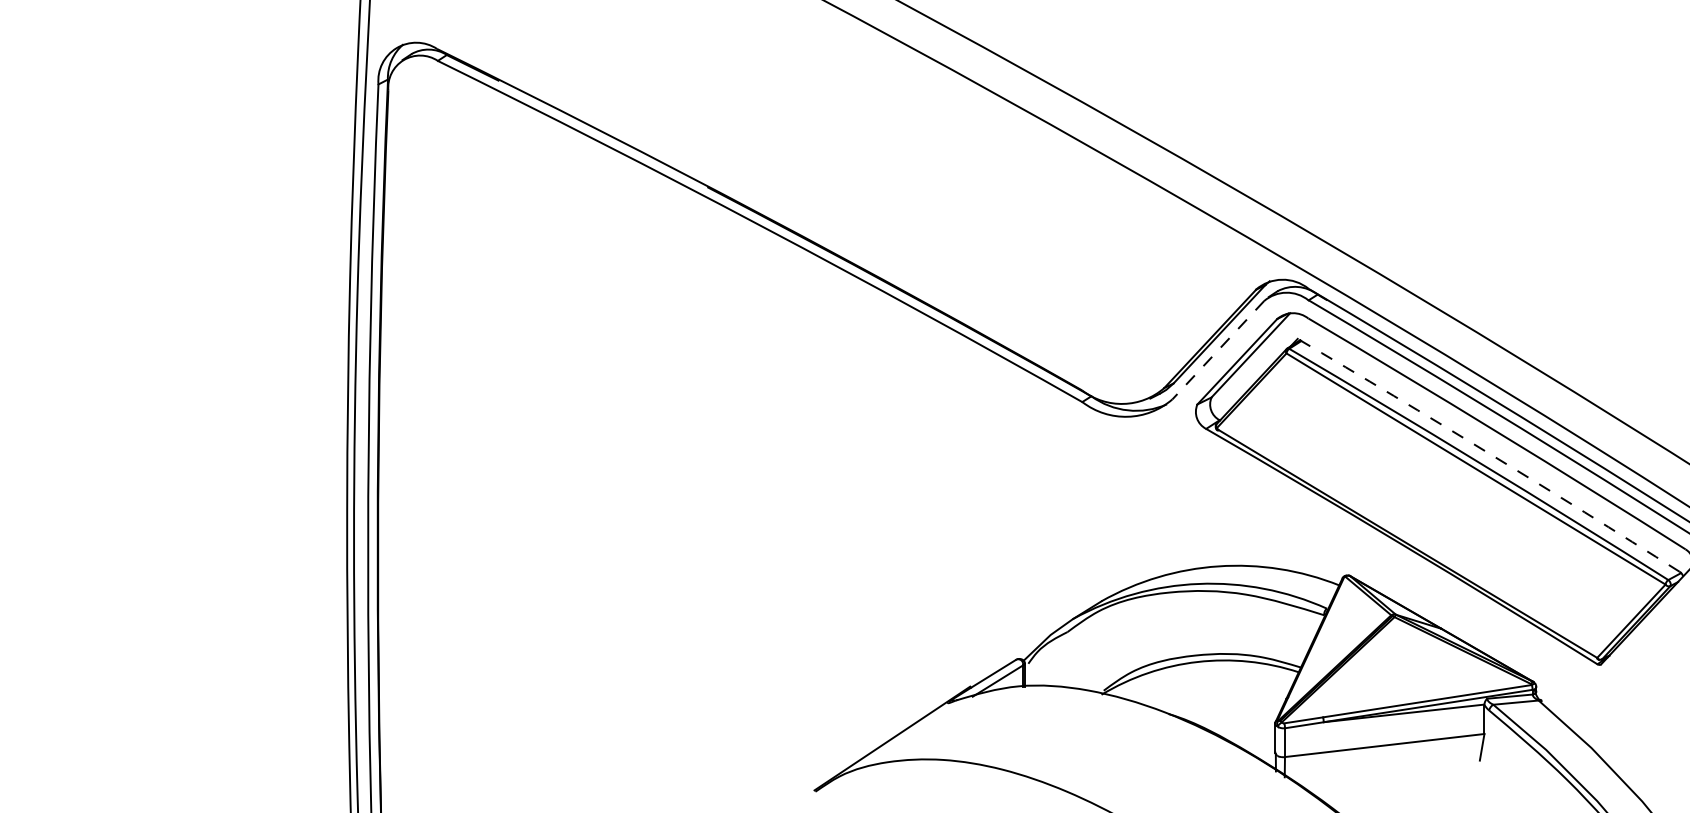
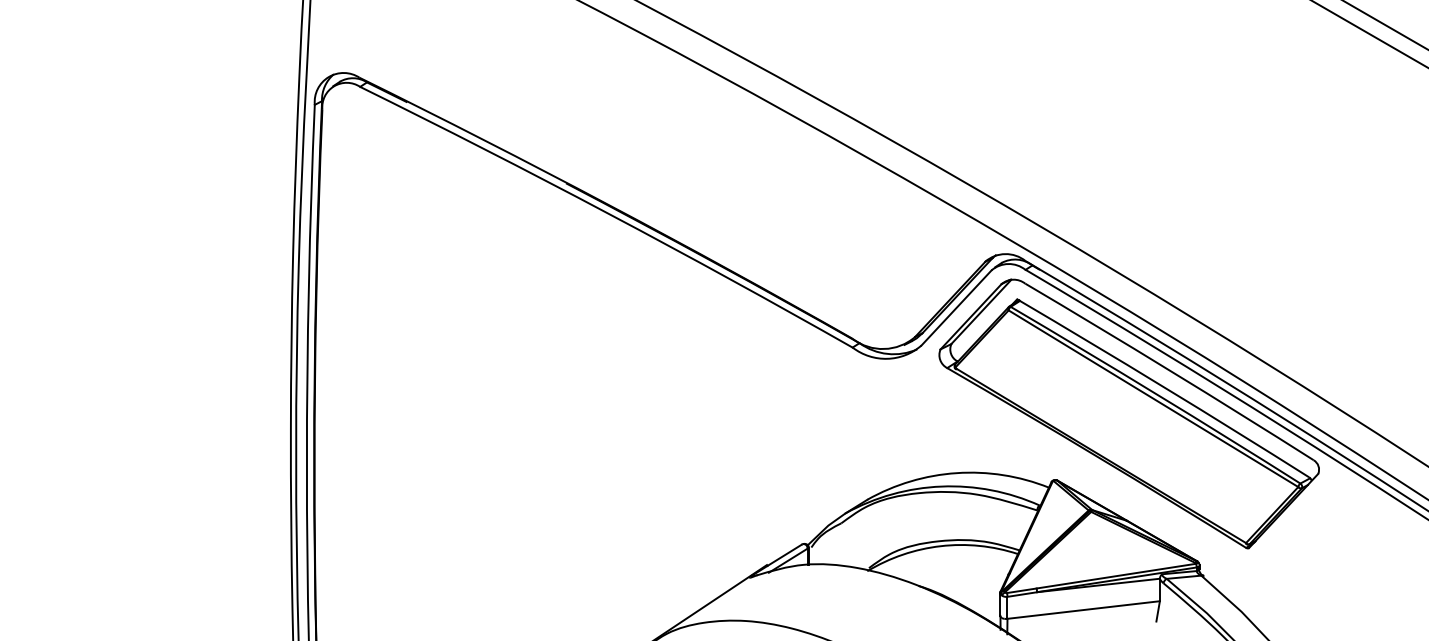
line: (1218, 350) -> (956, 308), dashed -> solid
arc: (1489, 454) -> (1163, 387), dashed -> solid

